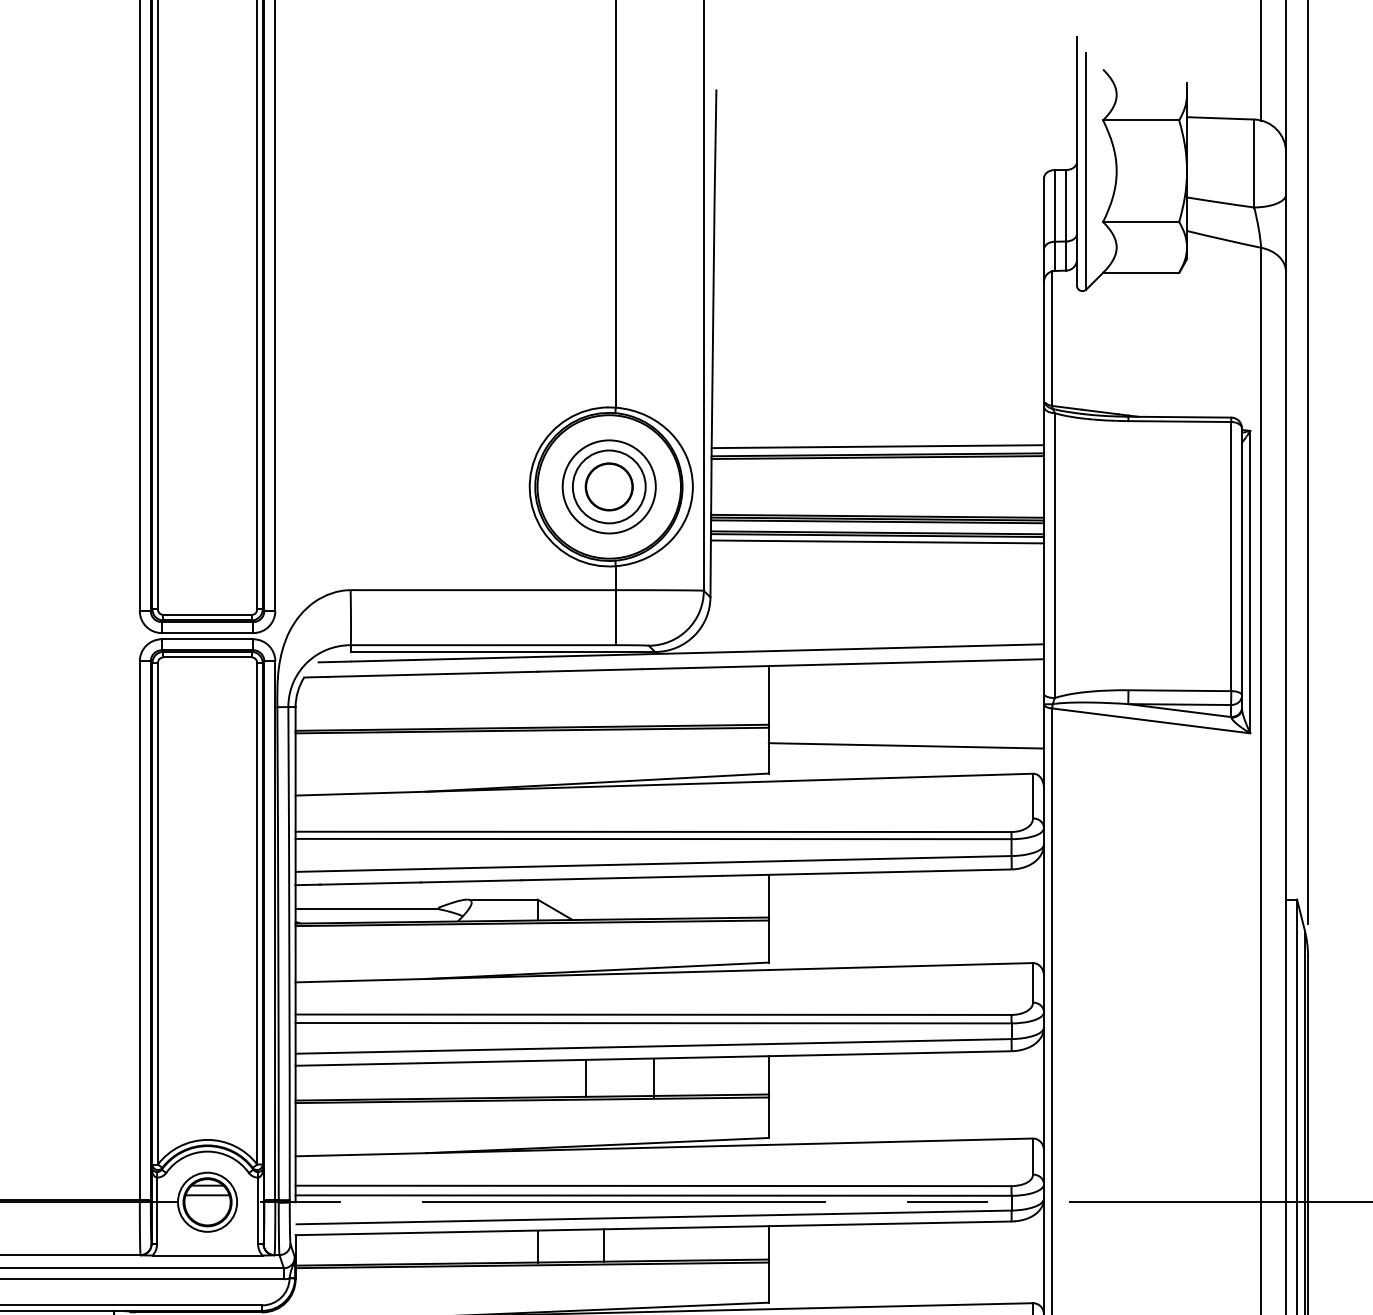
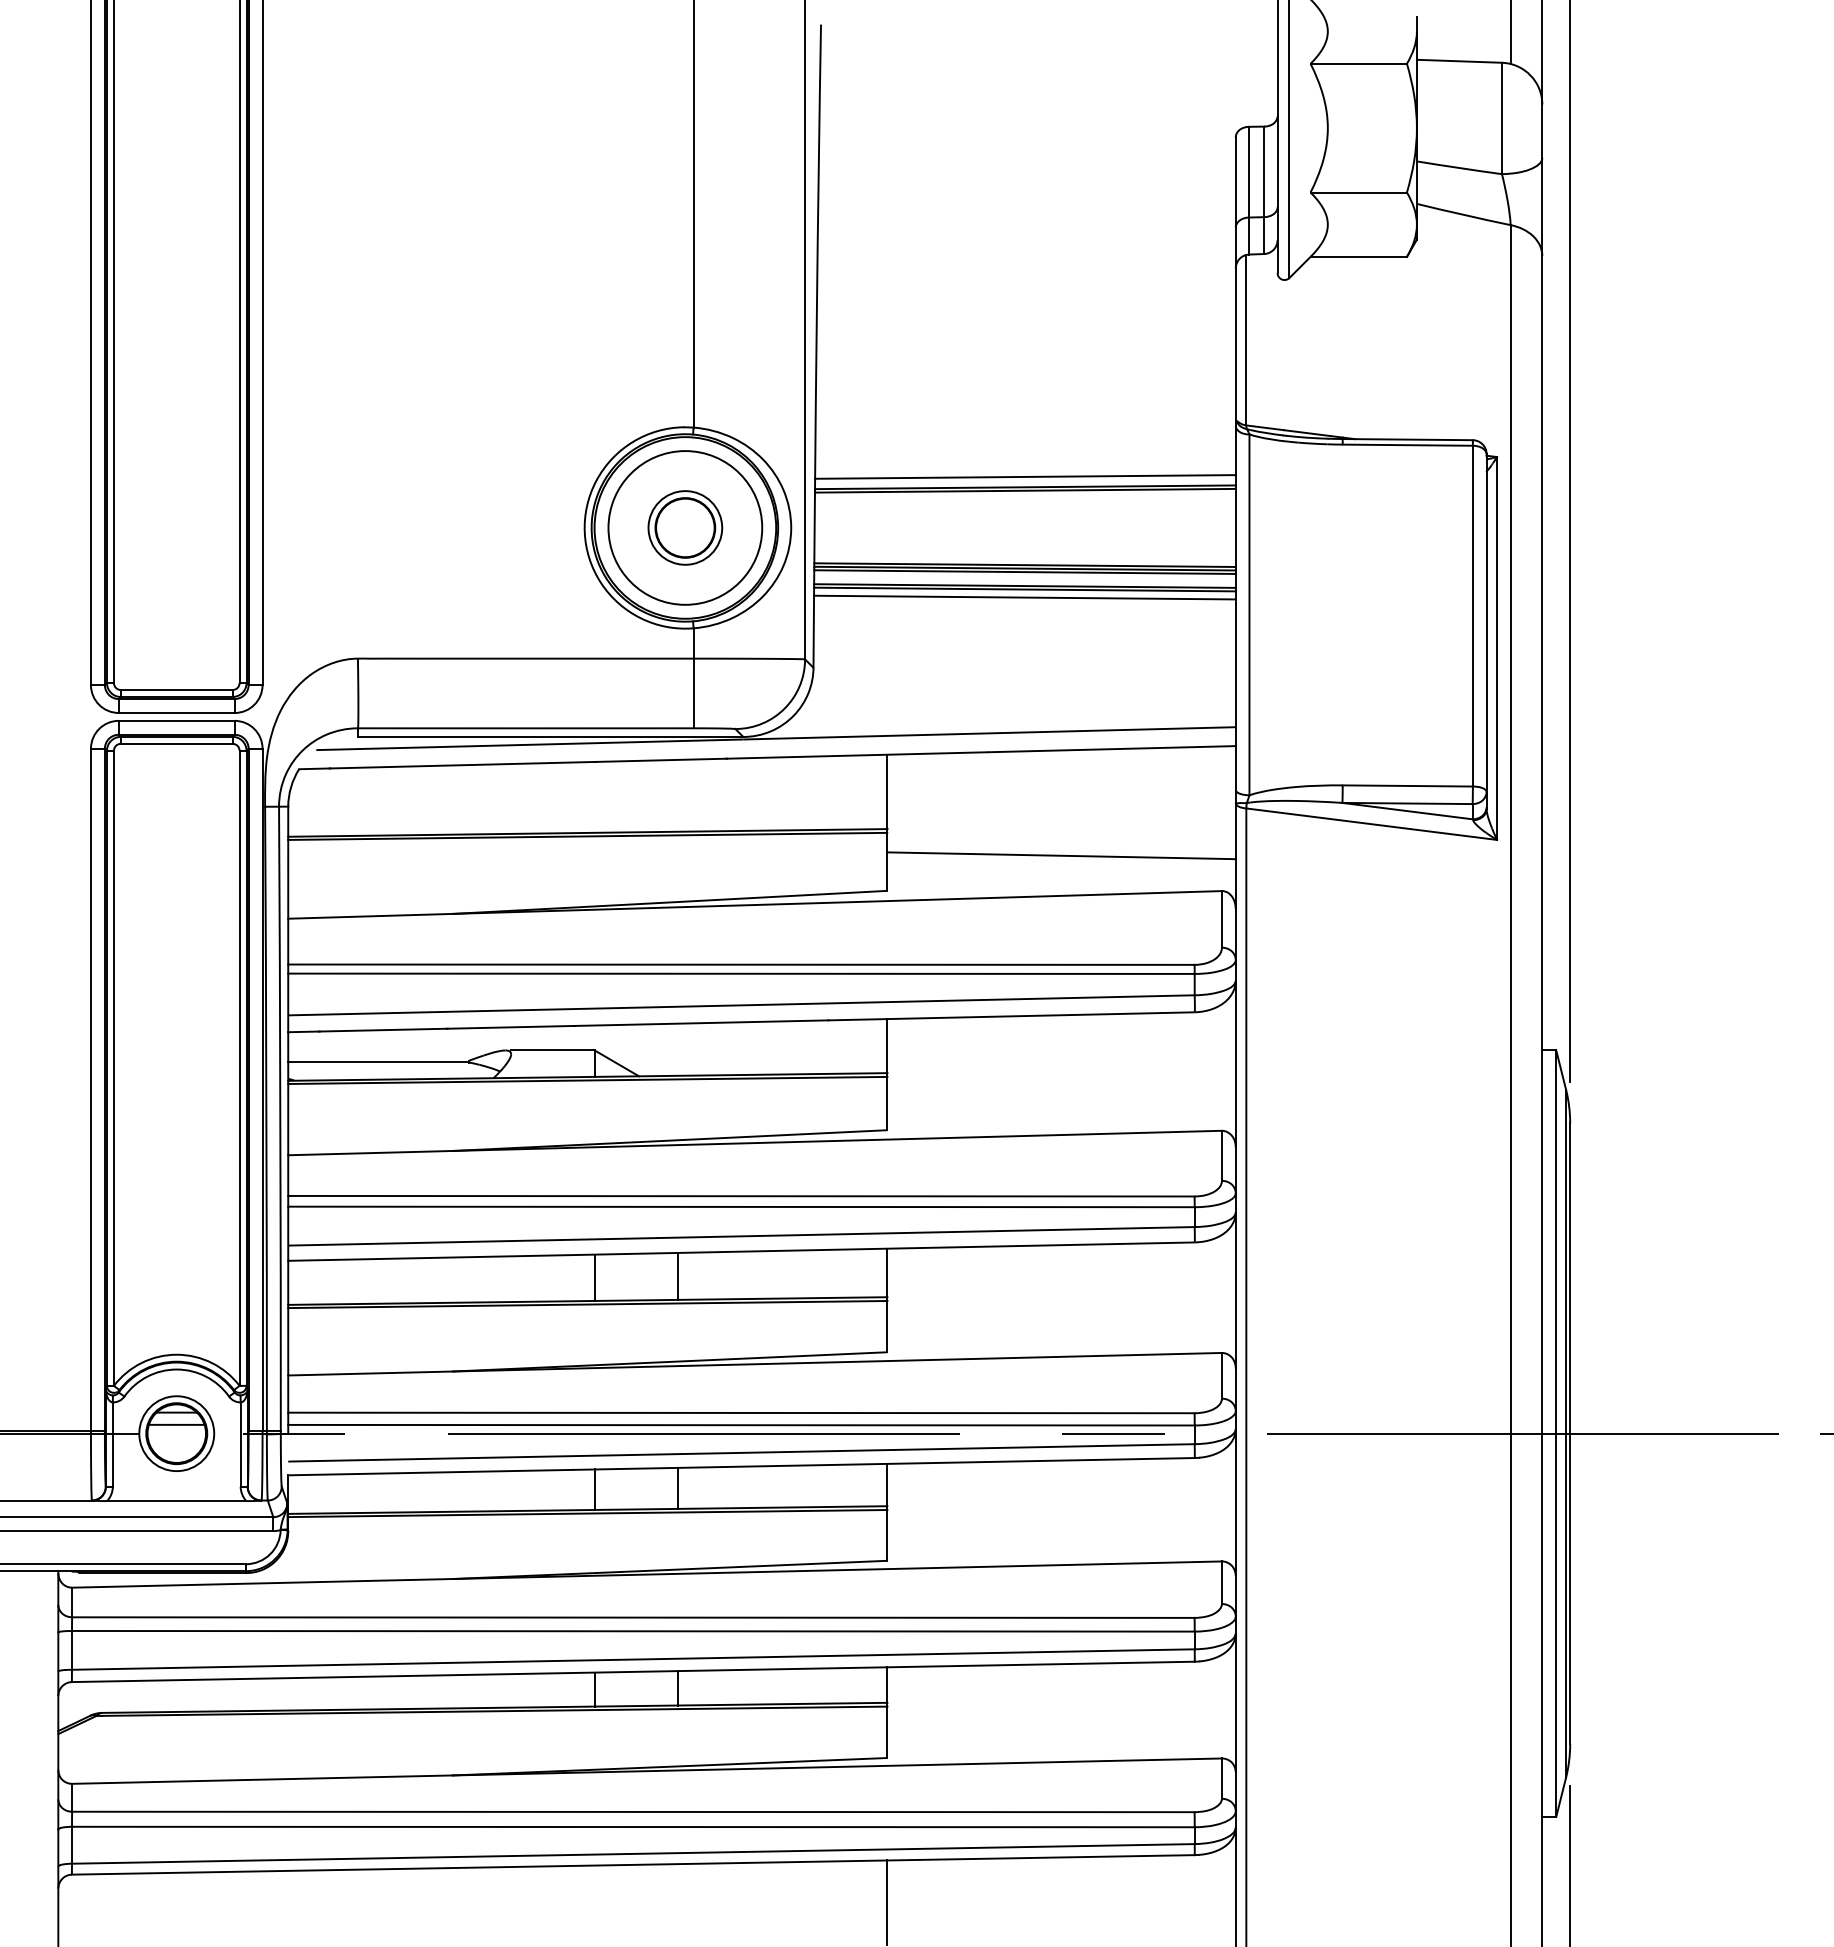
circle: (609, 486) -> (685, 527), size x0.62
circle: (609, 486) -> (685, 527), size x1.67
line: (653, 1077) -> (678, 1275), moved
line: (585, 1078) -> (594, 1277), moved

